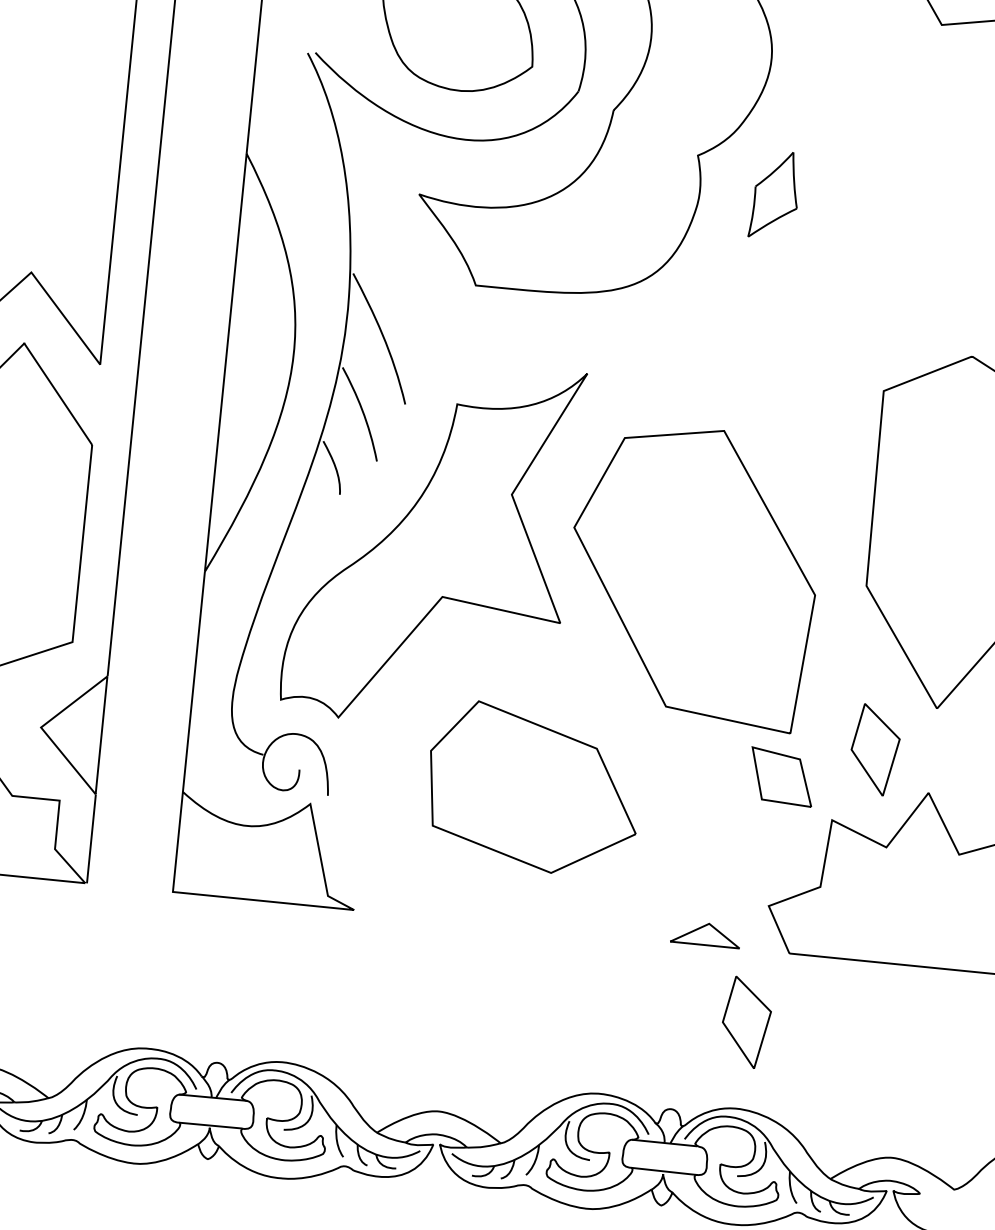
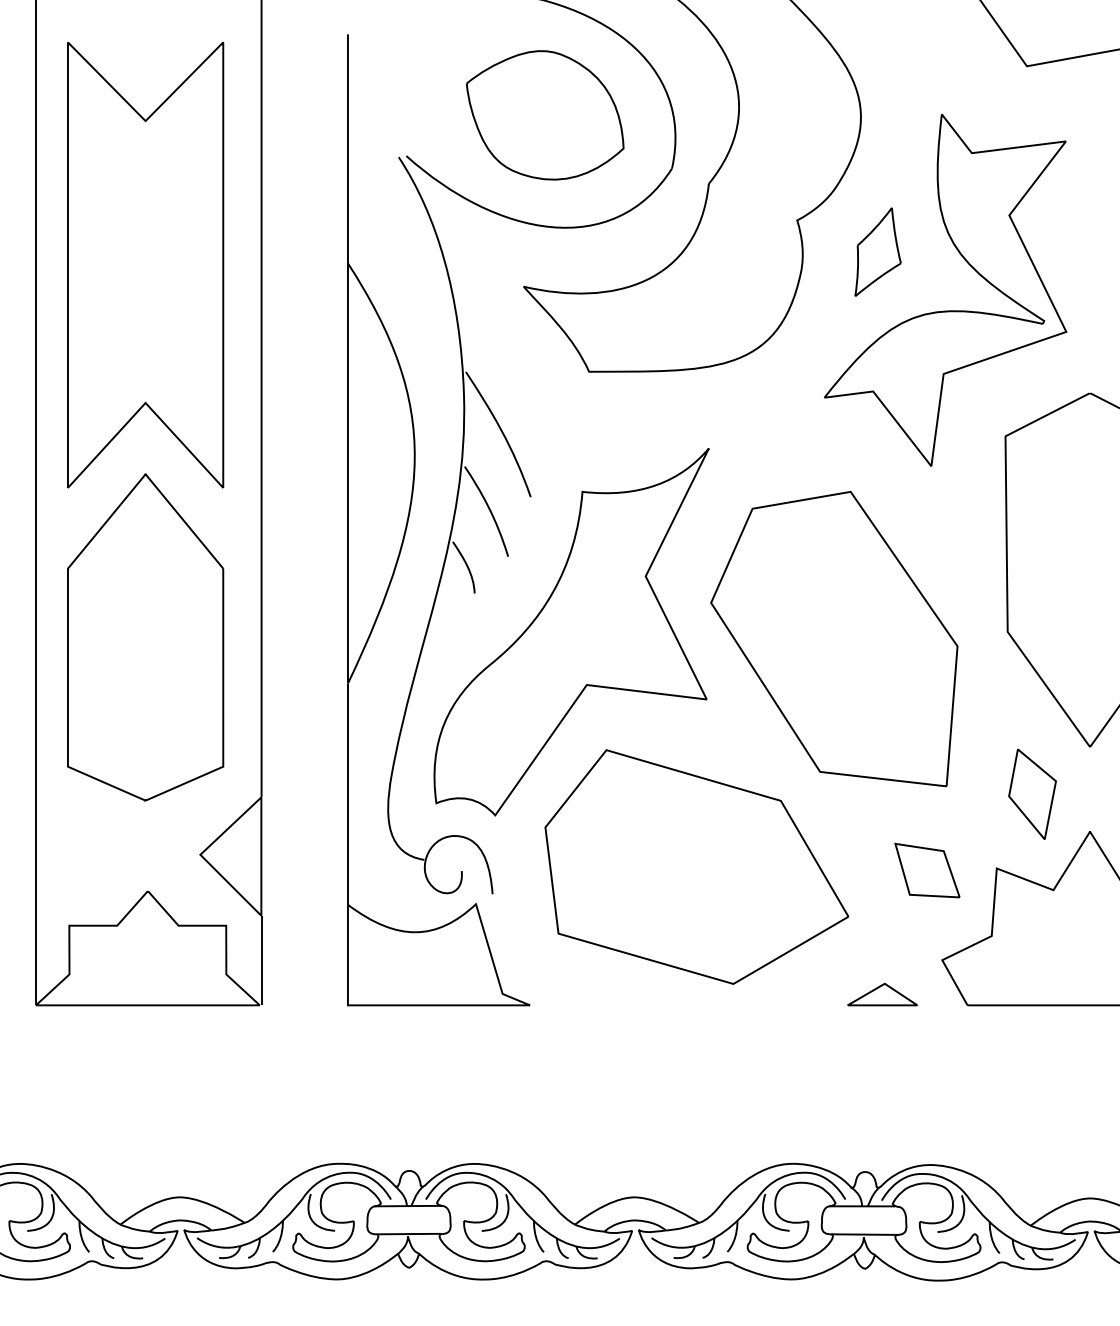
part: (836, 259) -> (945, 310), added
part: (781, 777) -> (927, 870), moved
part: (533, 788) -> (696, 866), size x1.43
part: (746, 1021) -> (931, 1077), removed

